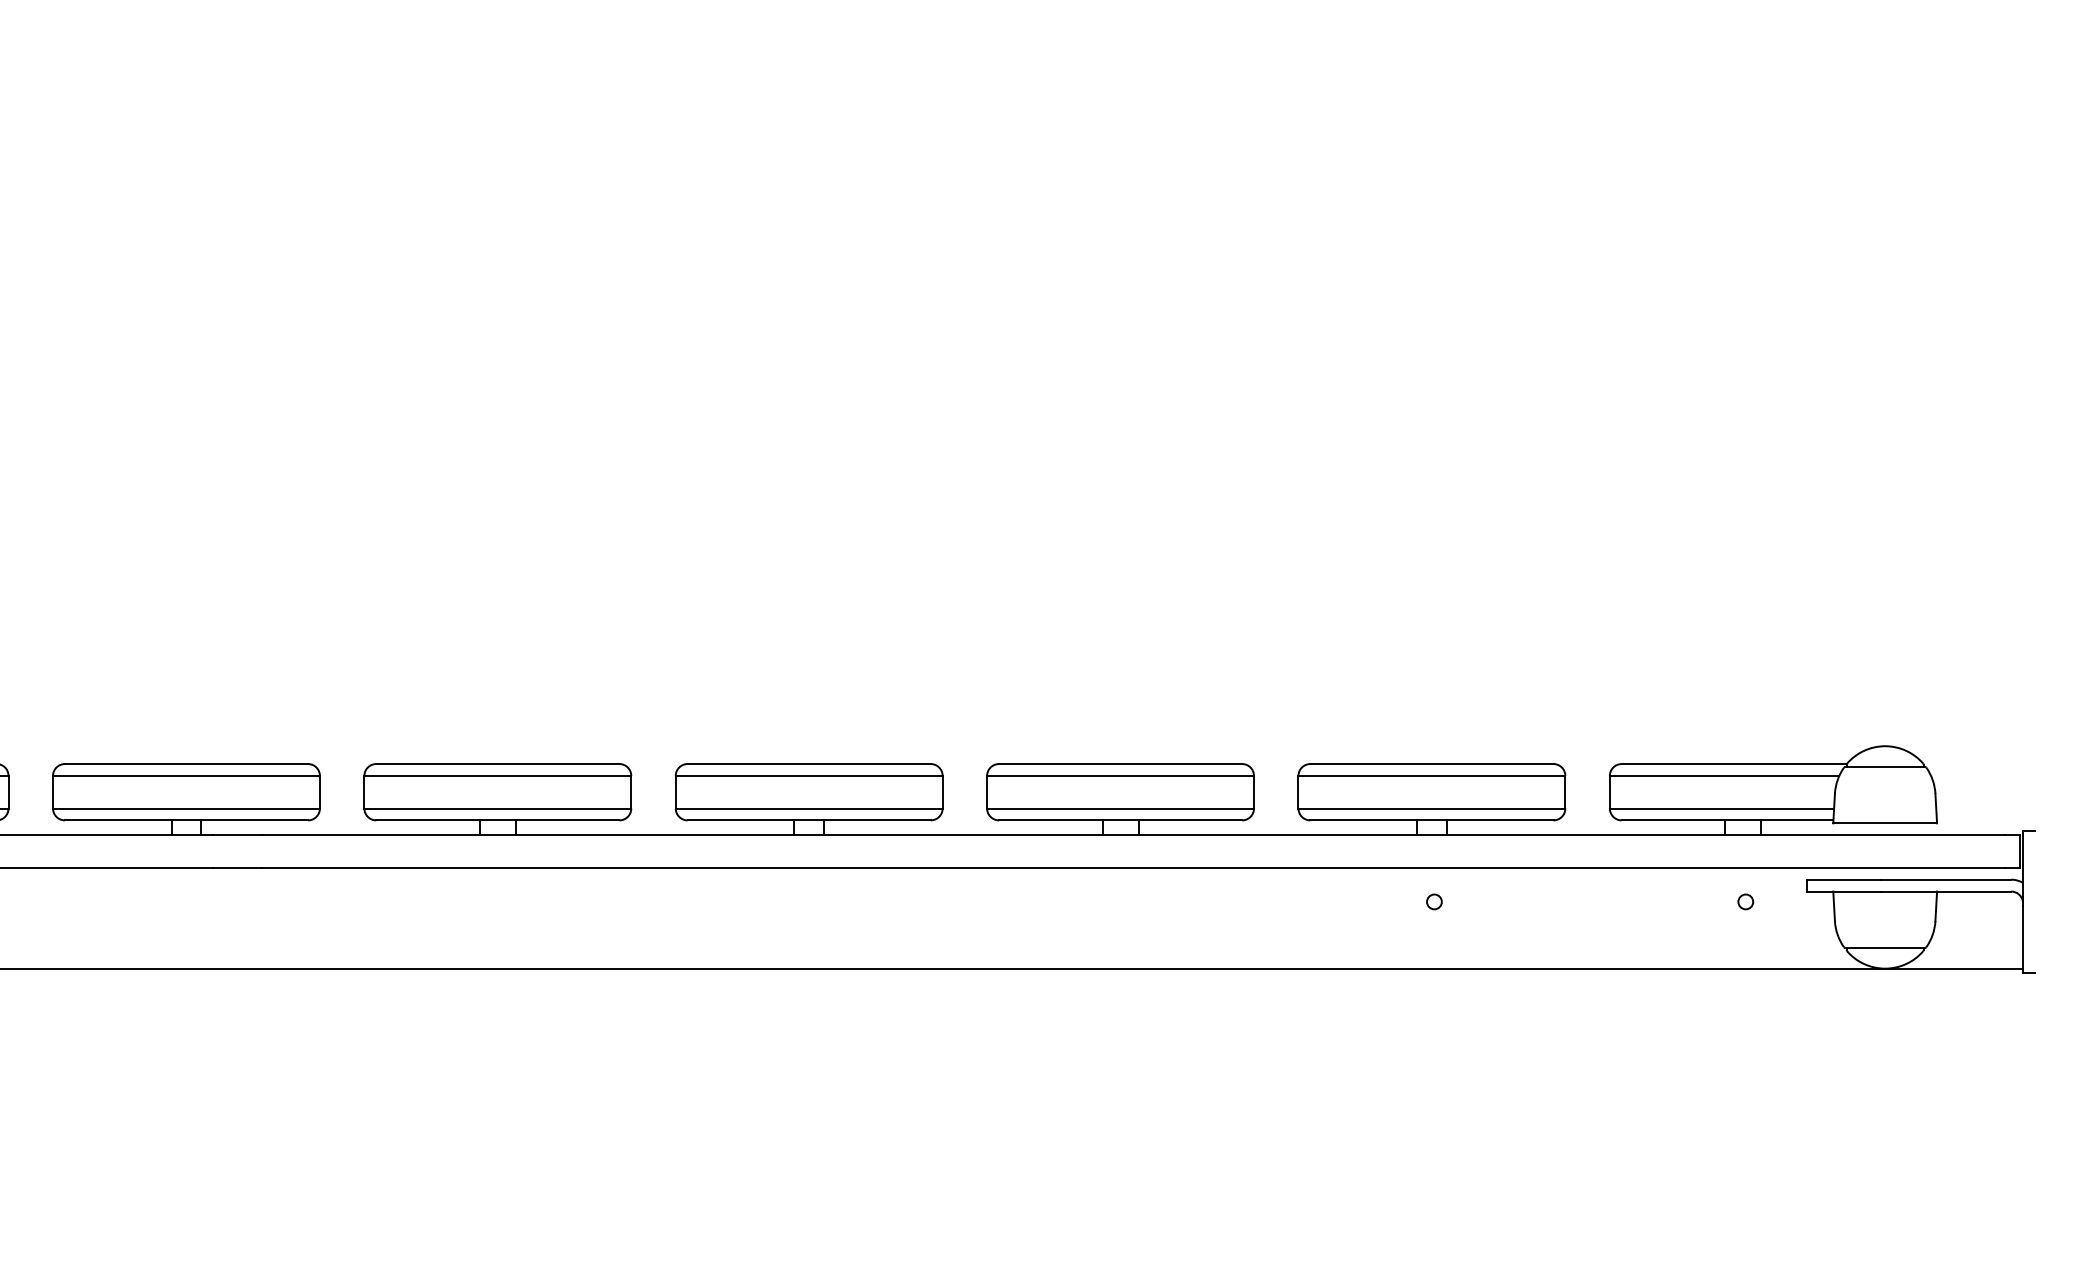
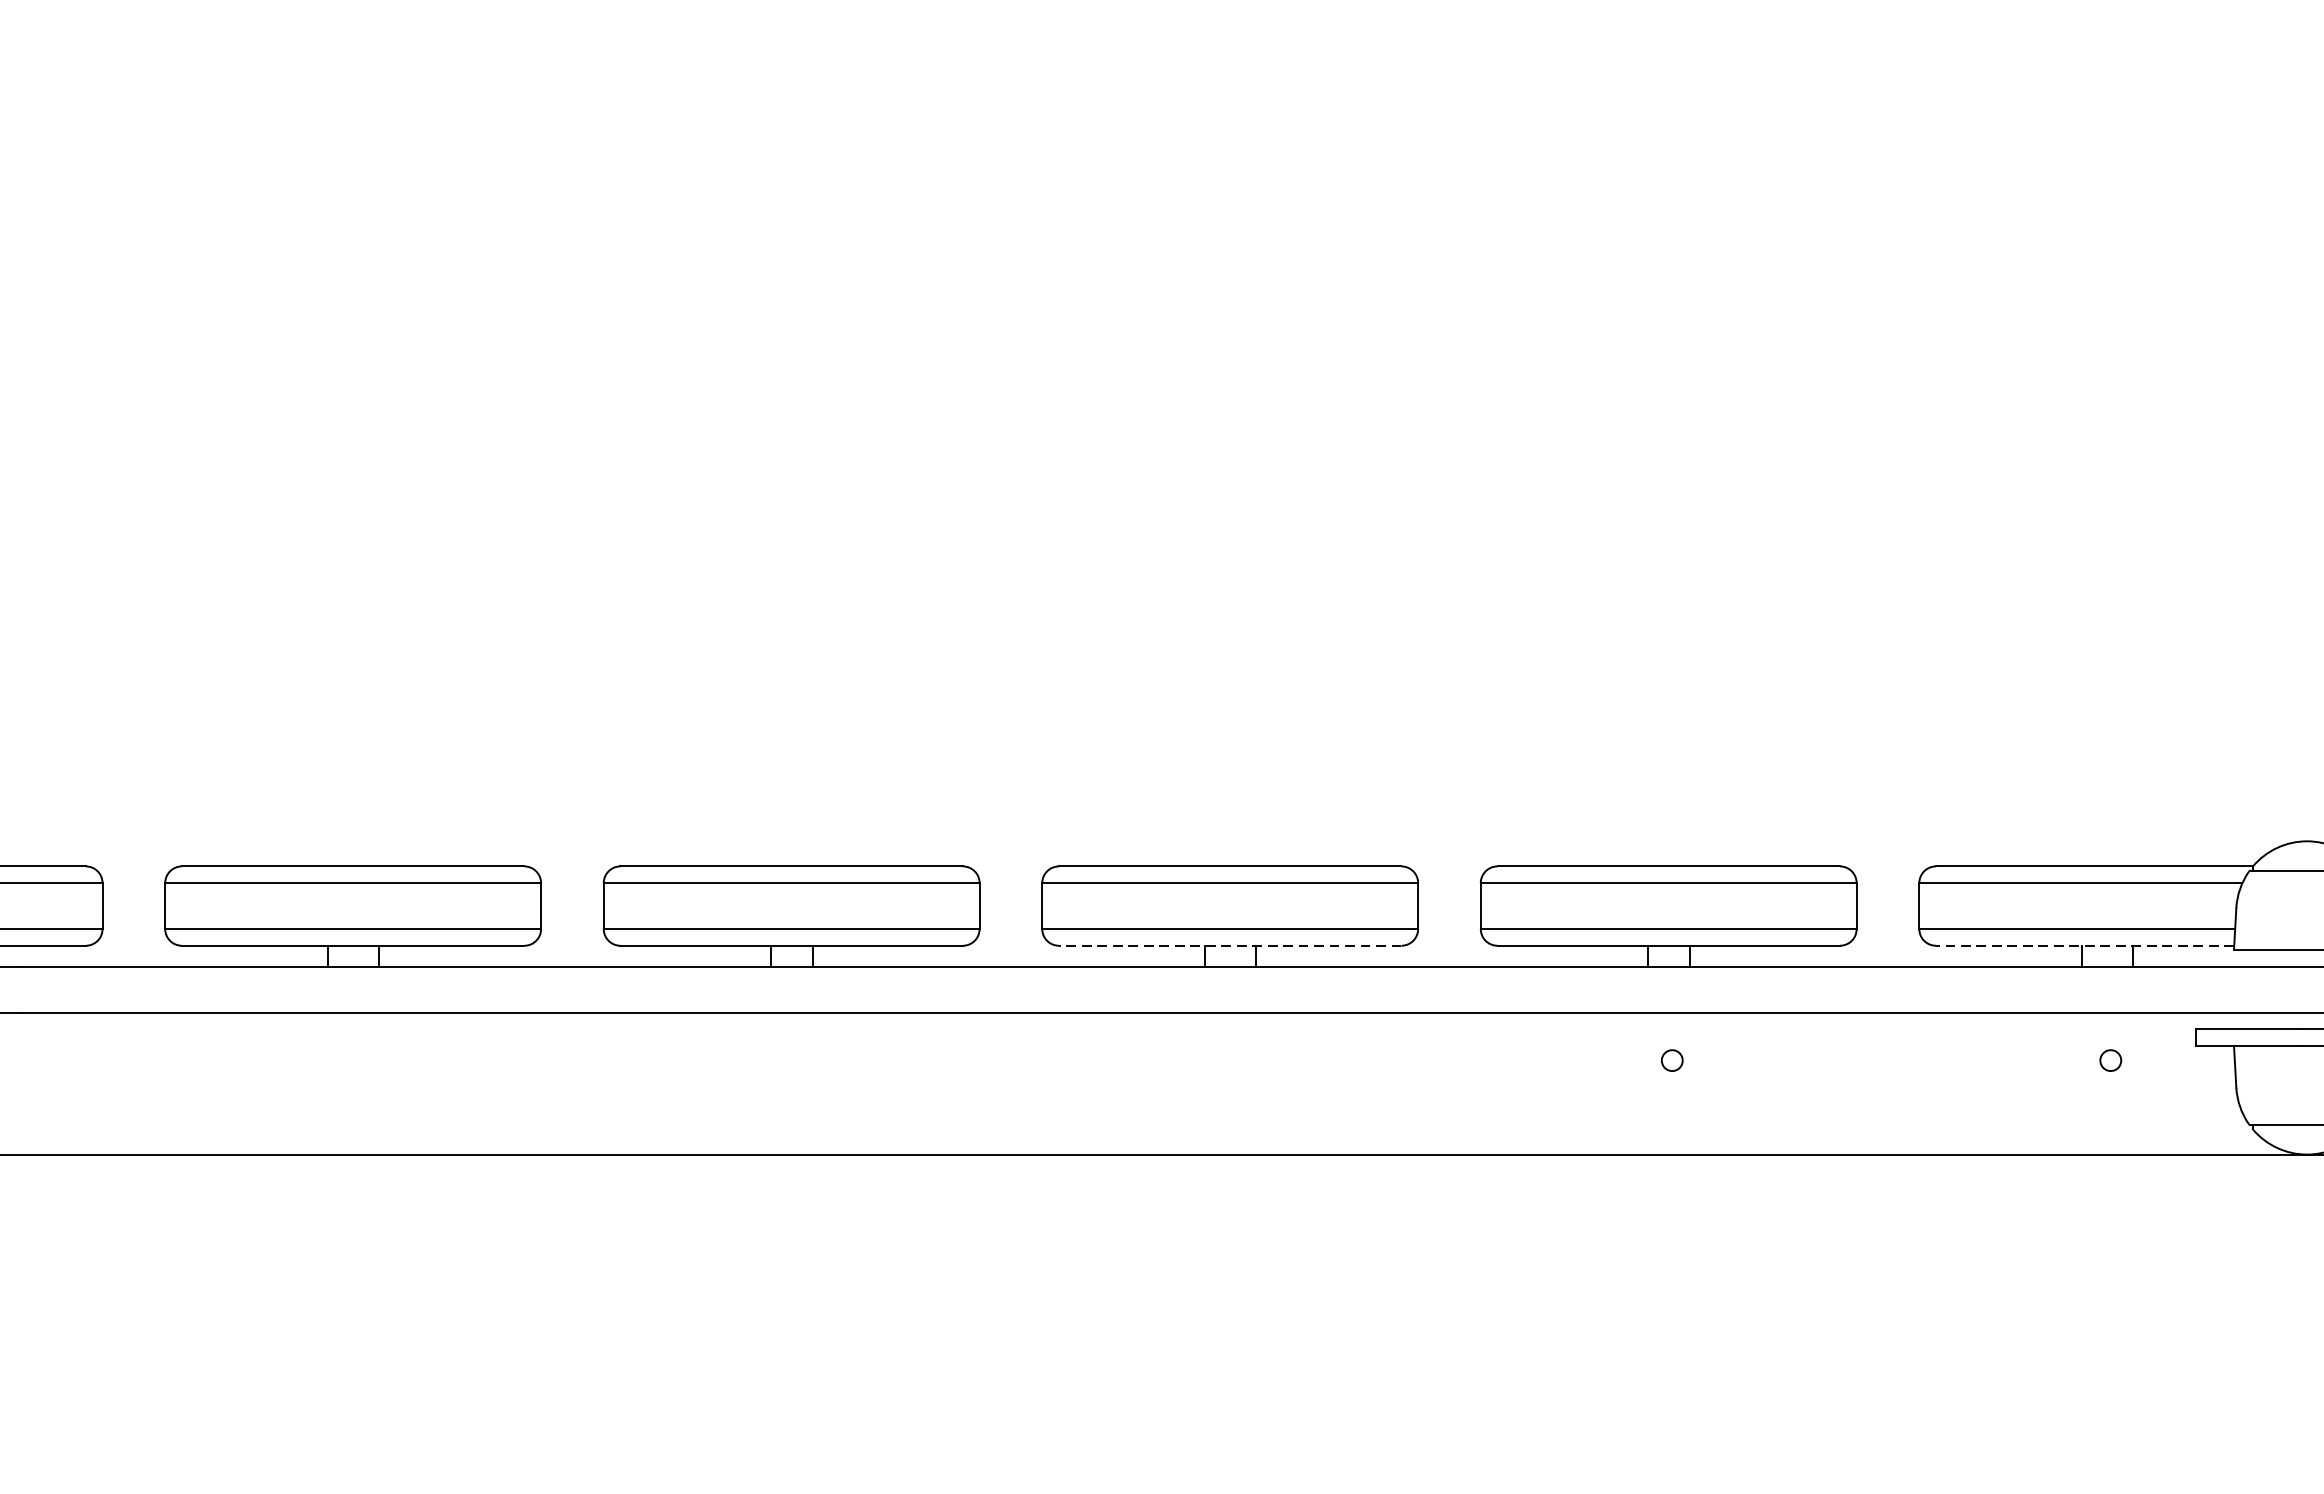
line: (1120, 820) -> (1230, 945), solid -> dashed
line: (1727, 820) -> (2085, 945), solid -> dashed

